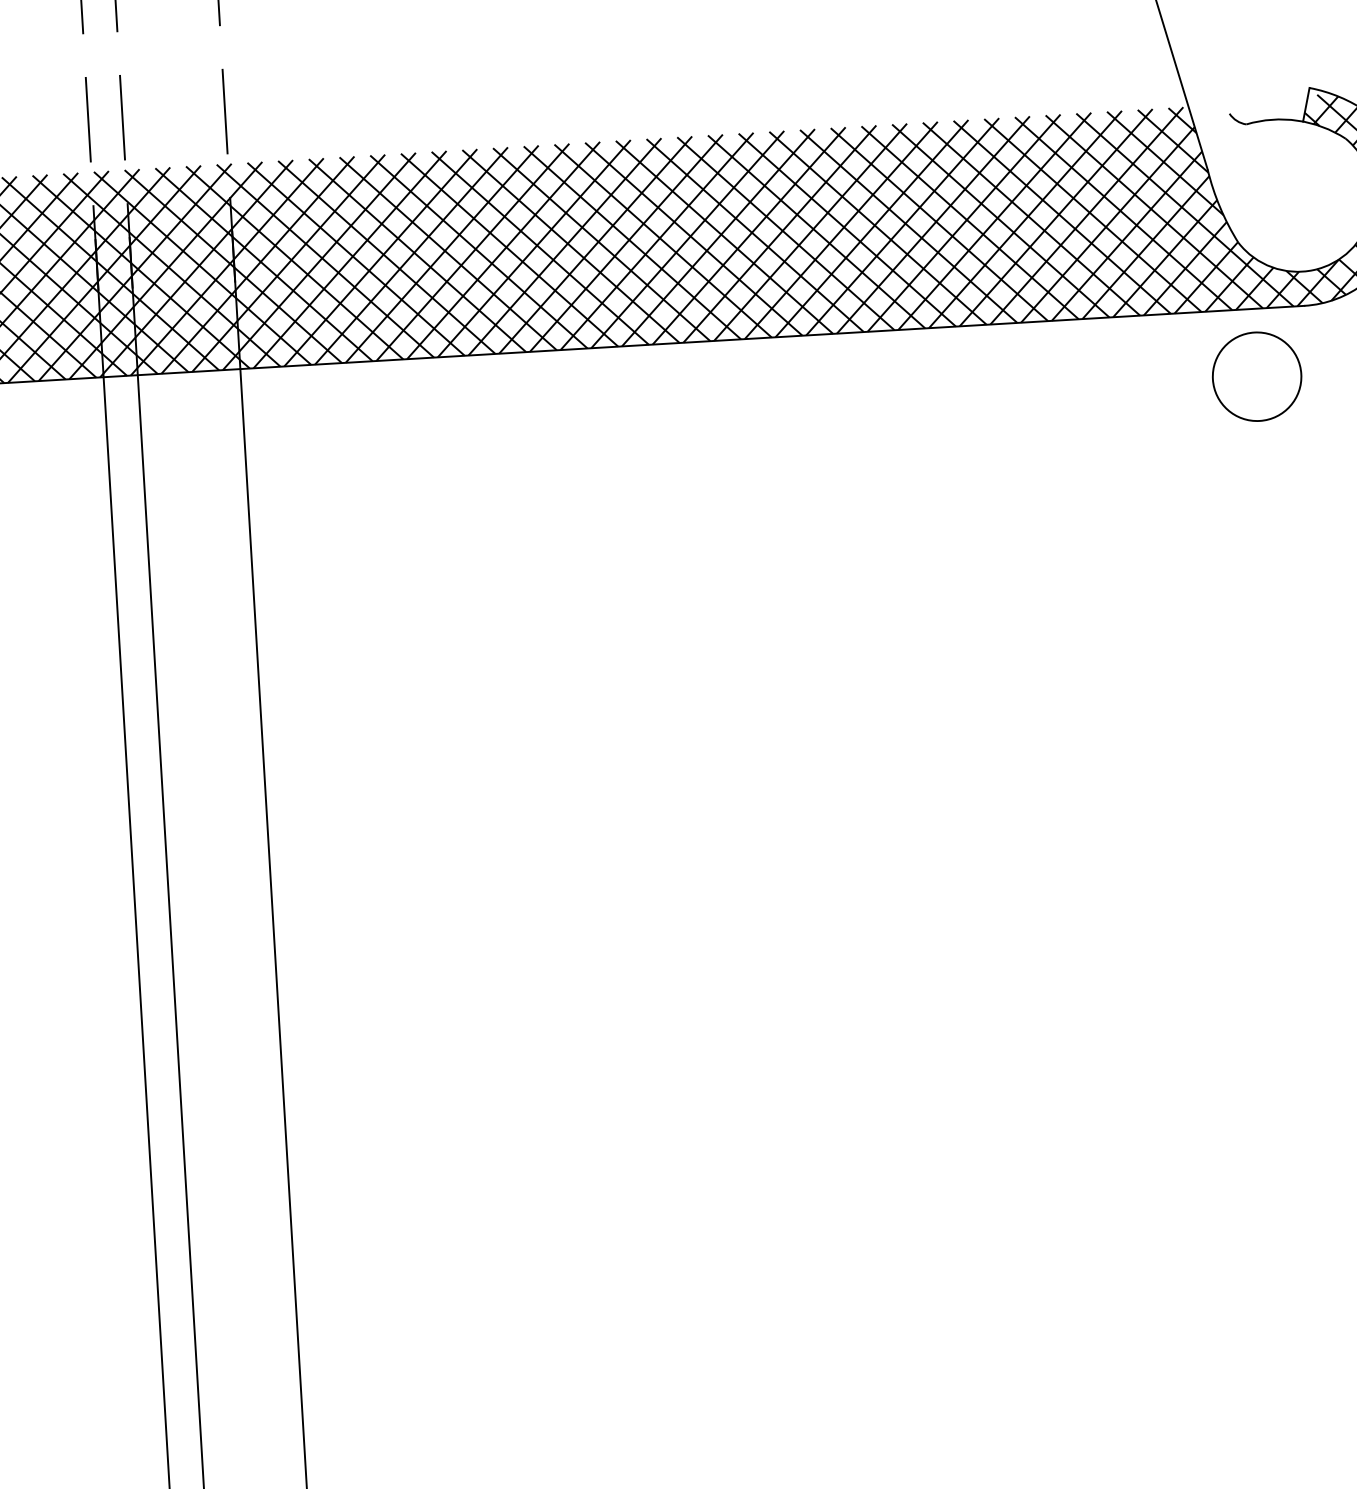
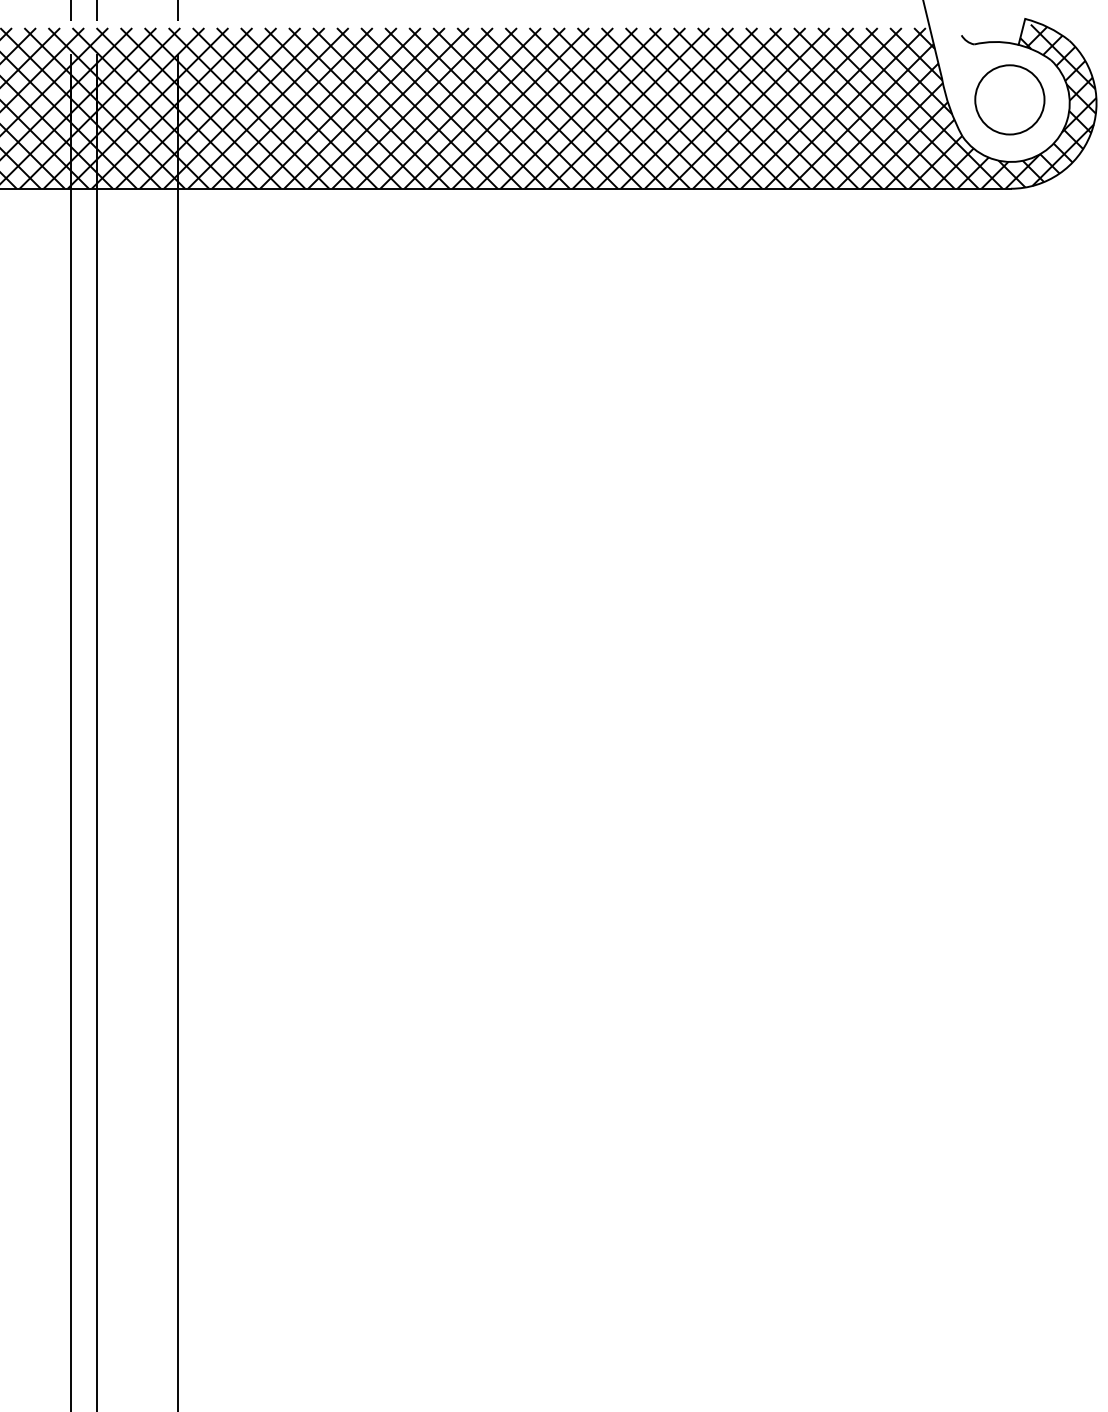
circle: (1256, 376) -> (1009, 99), moved

